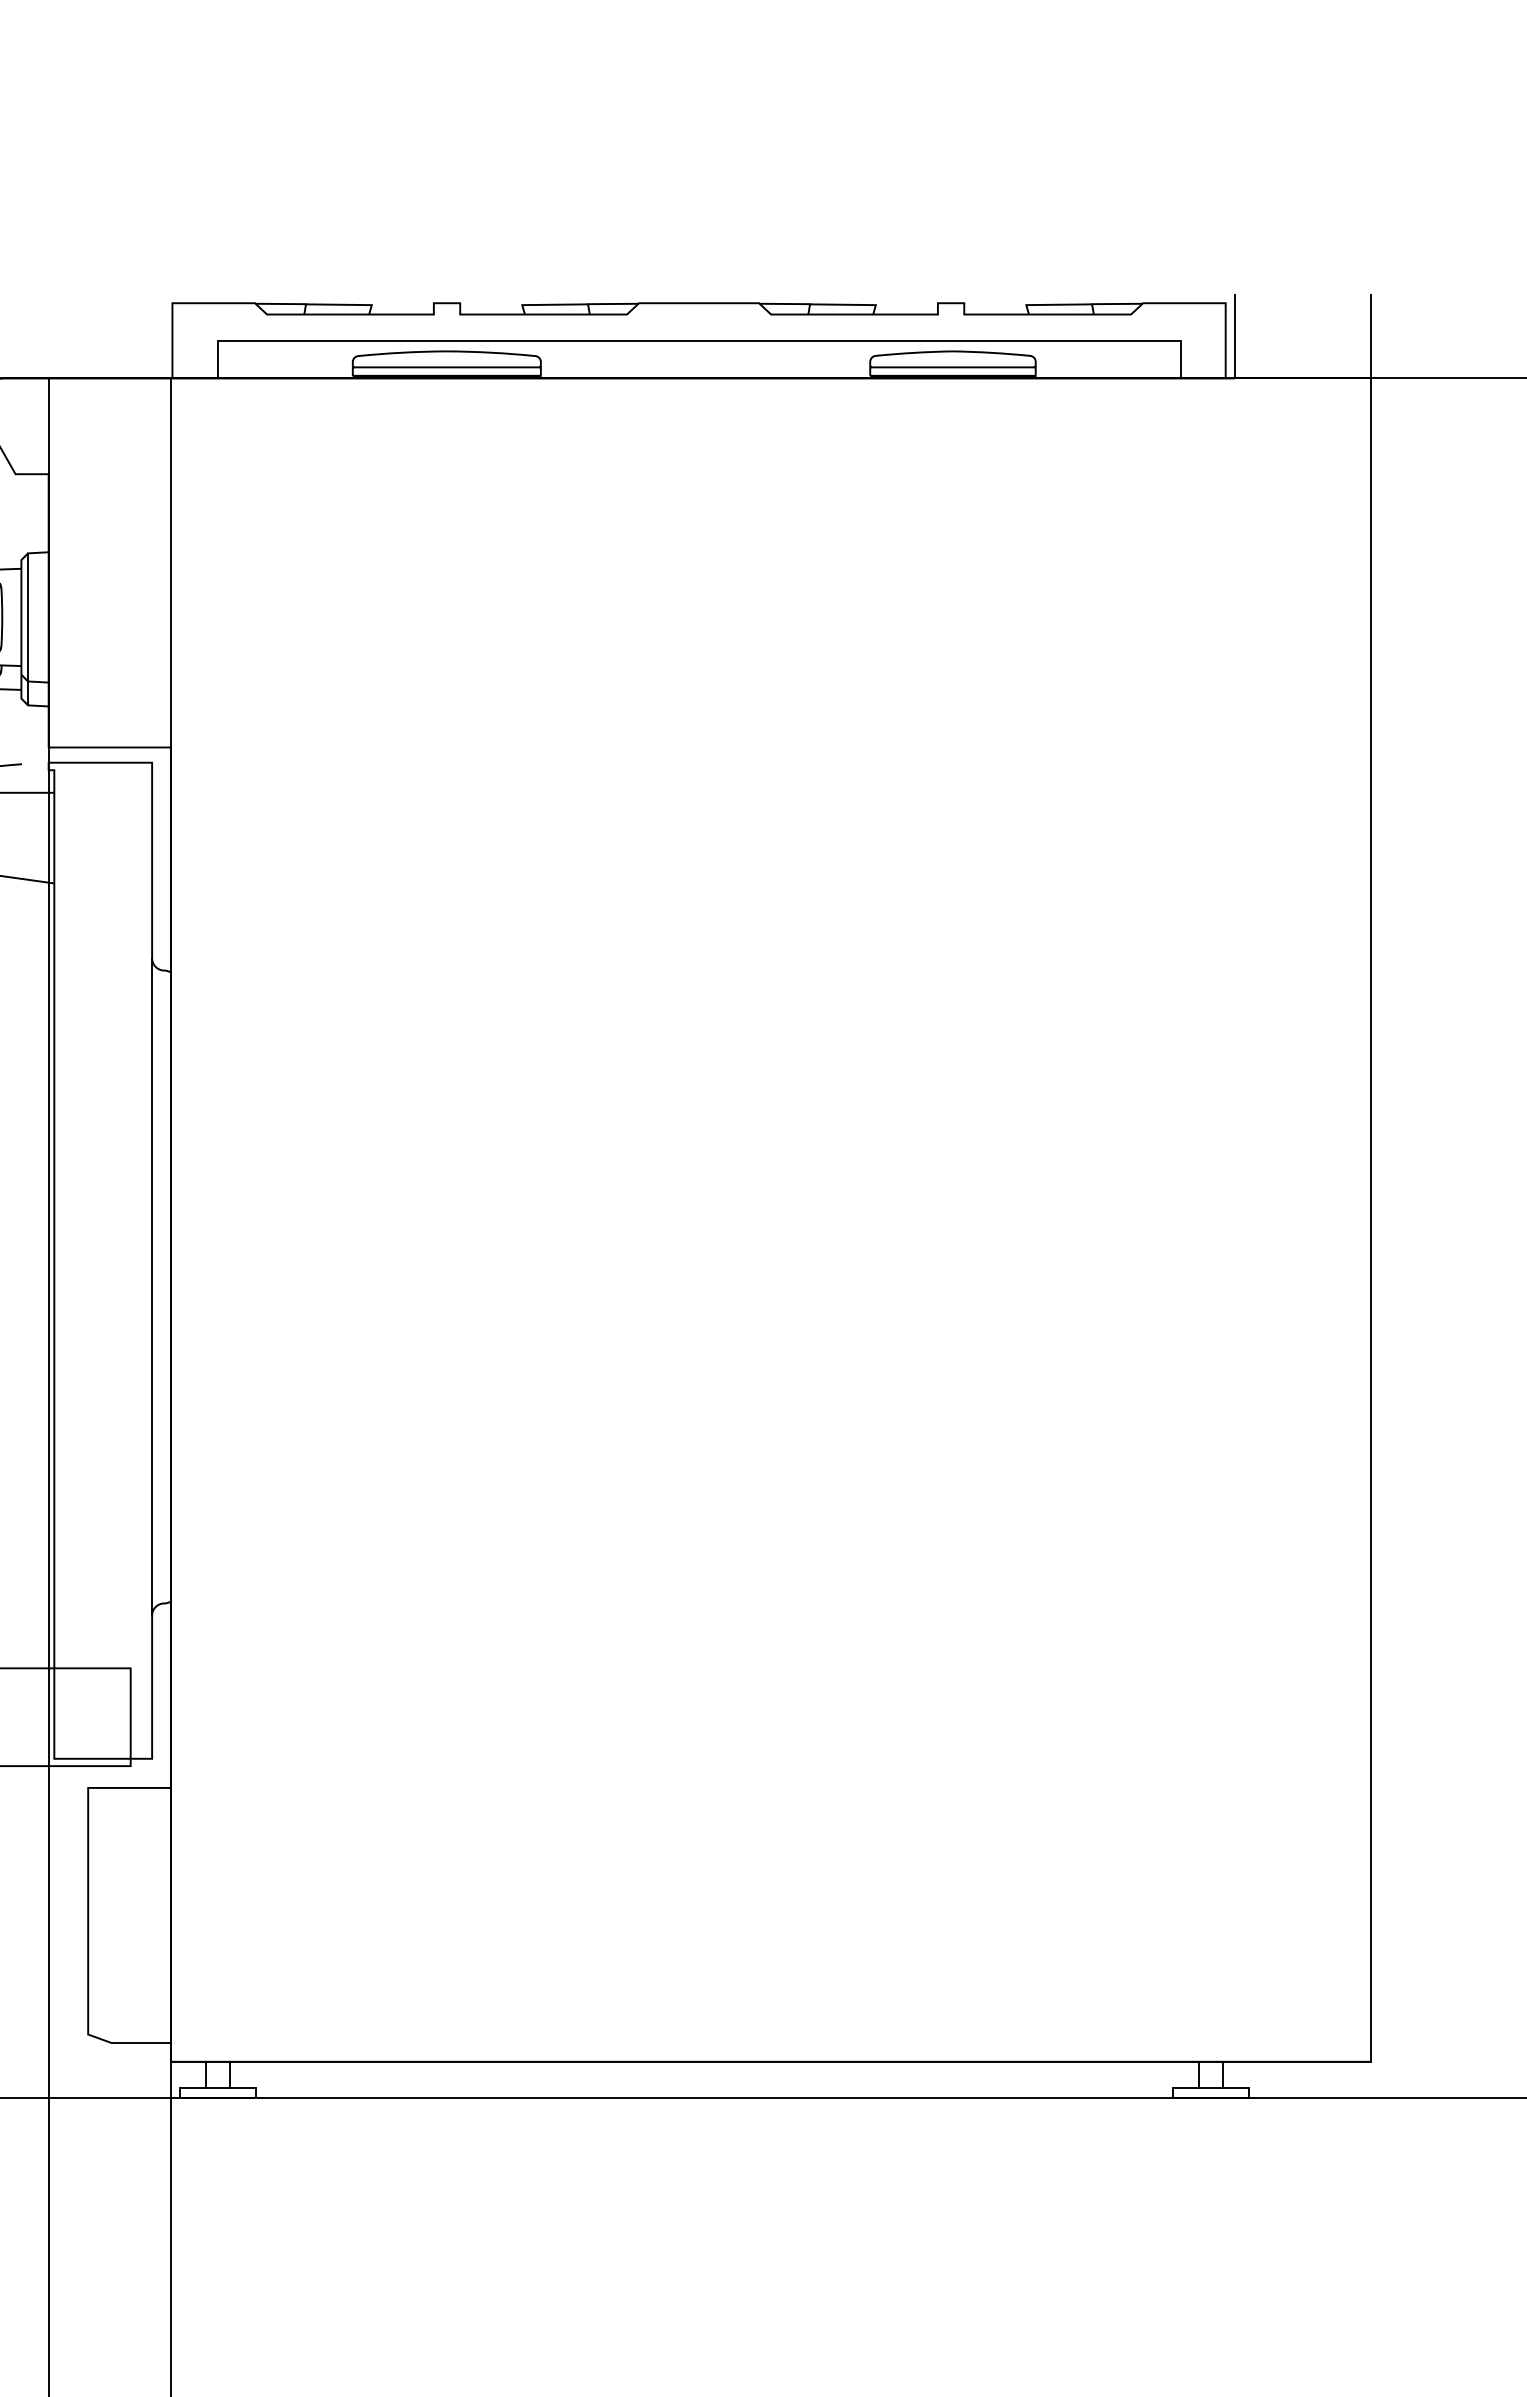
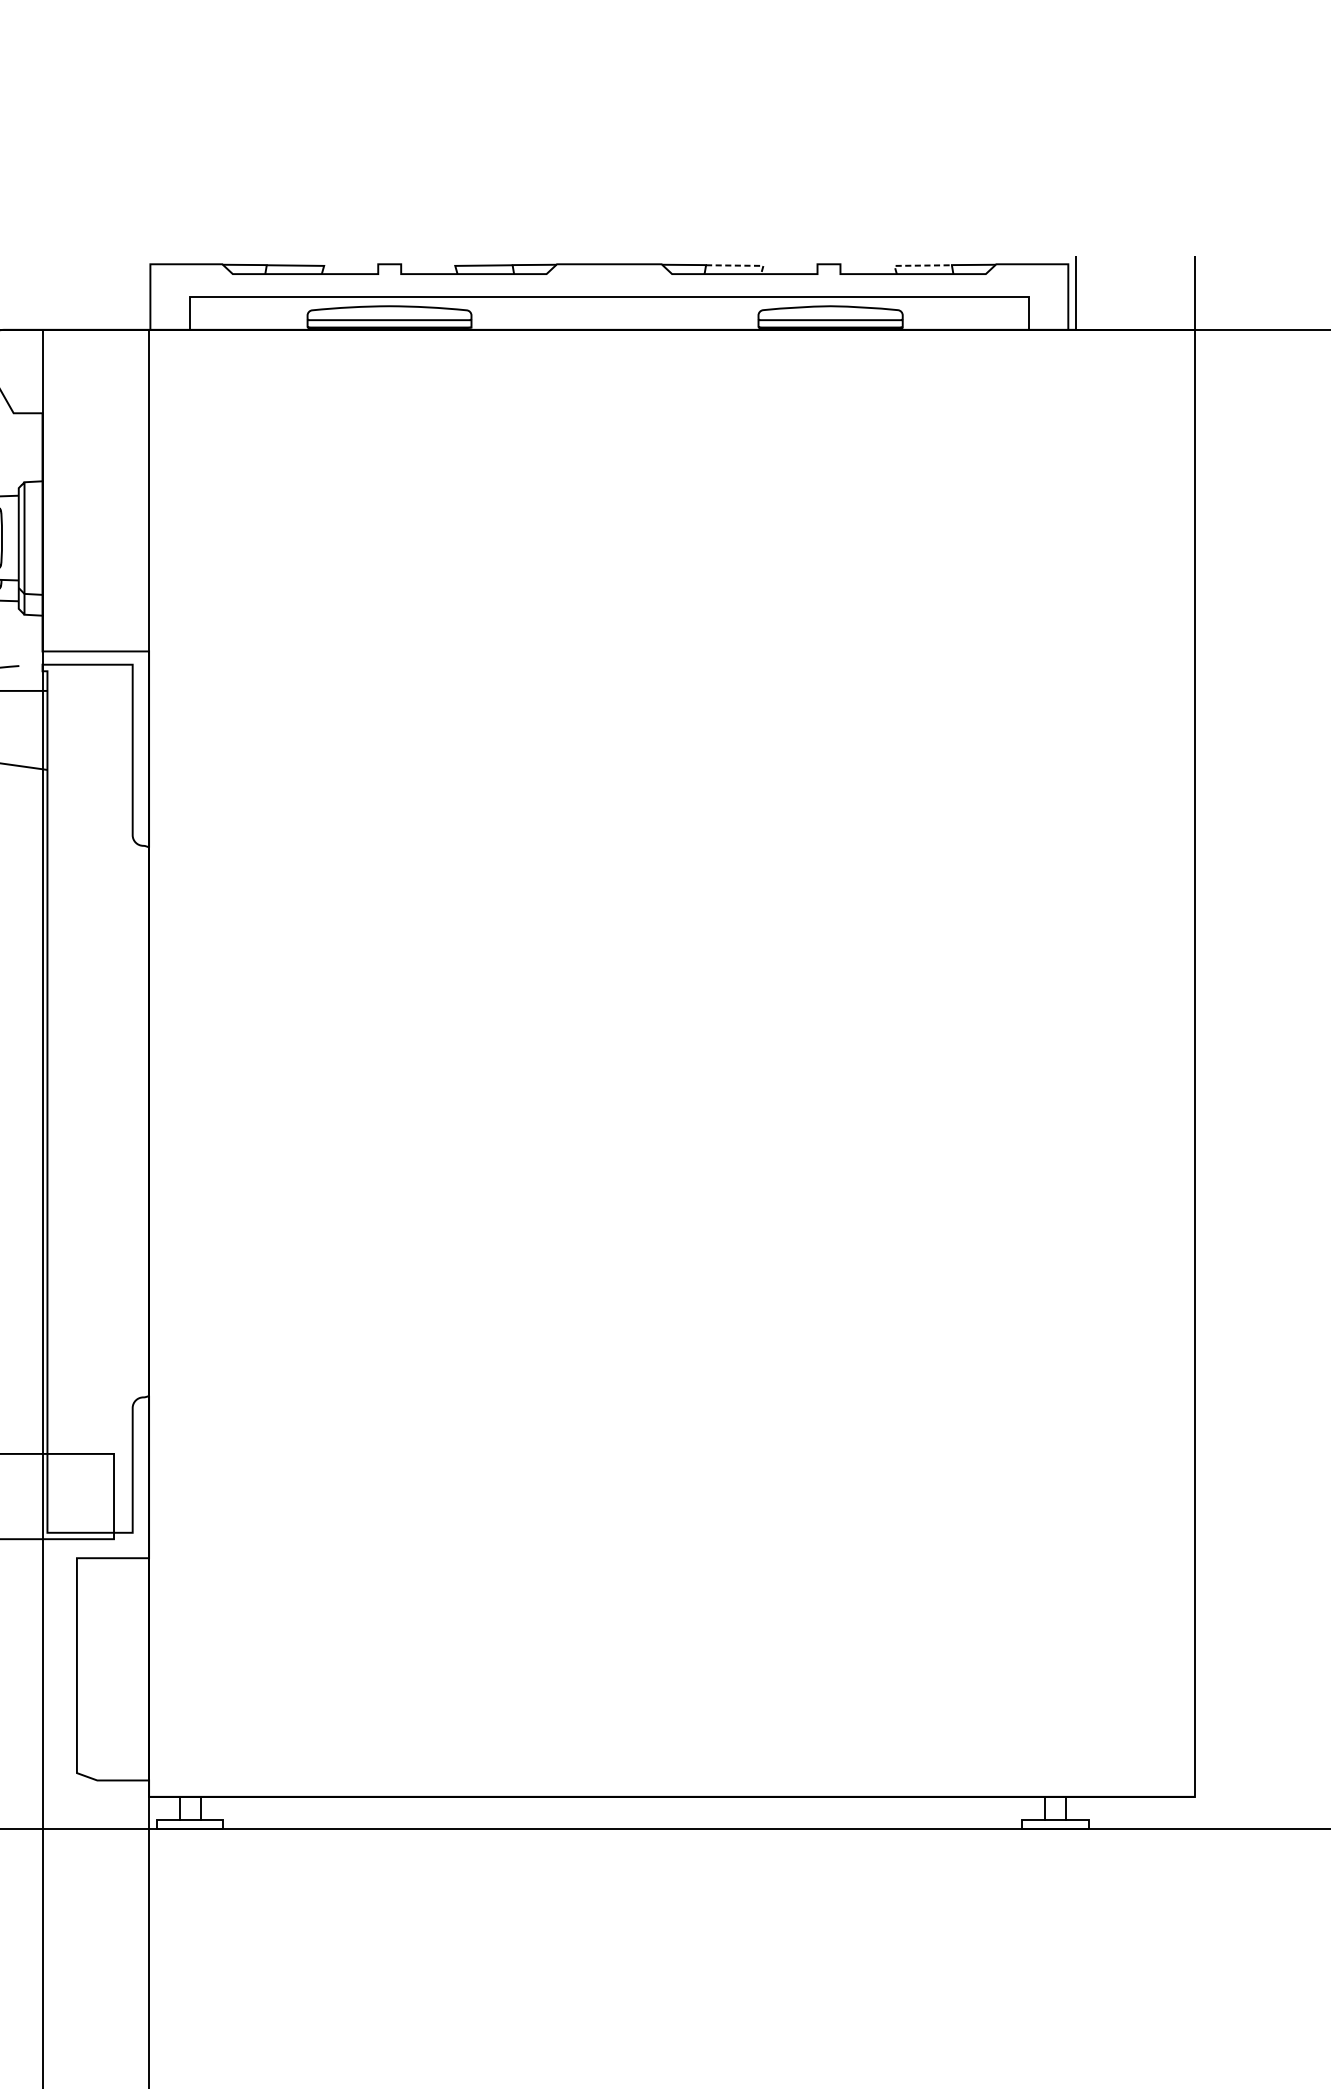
line: (848, 304) -> (739, 265), solid -> dashed
line: (1054, 304) -> (919, 265), solid -> dashed
line: (152, 1286) -> (133, 1121), removed

